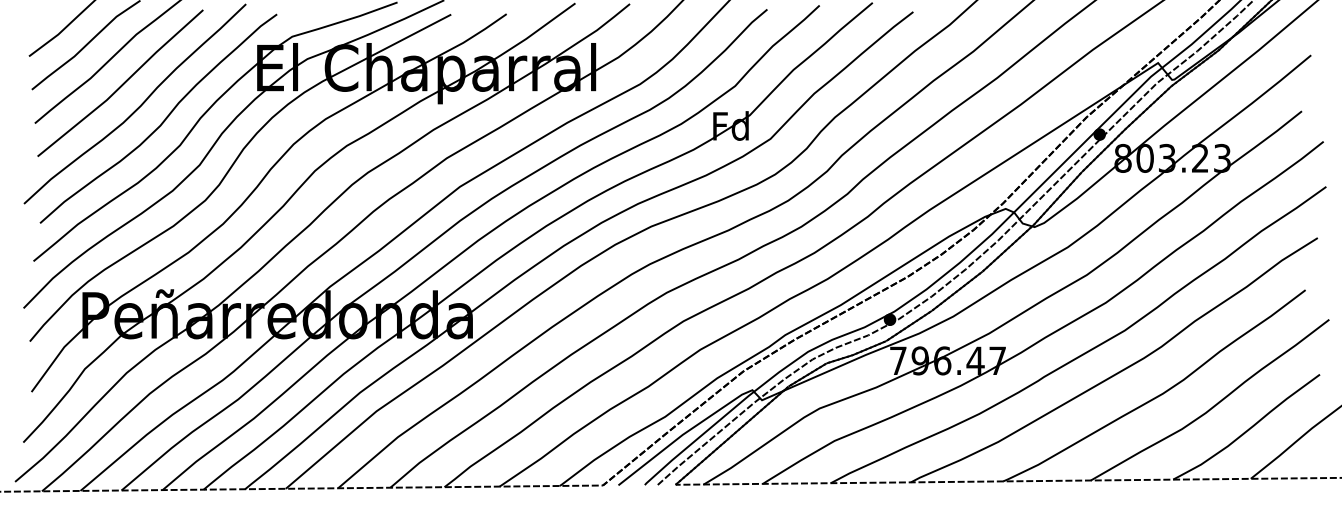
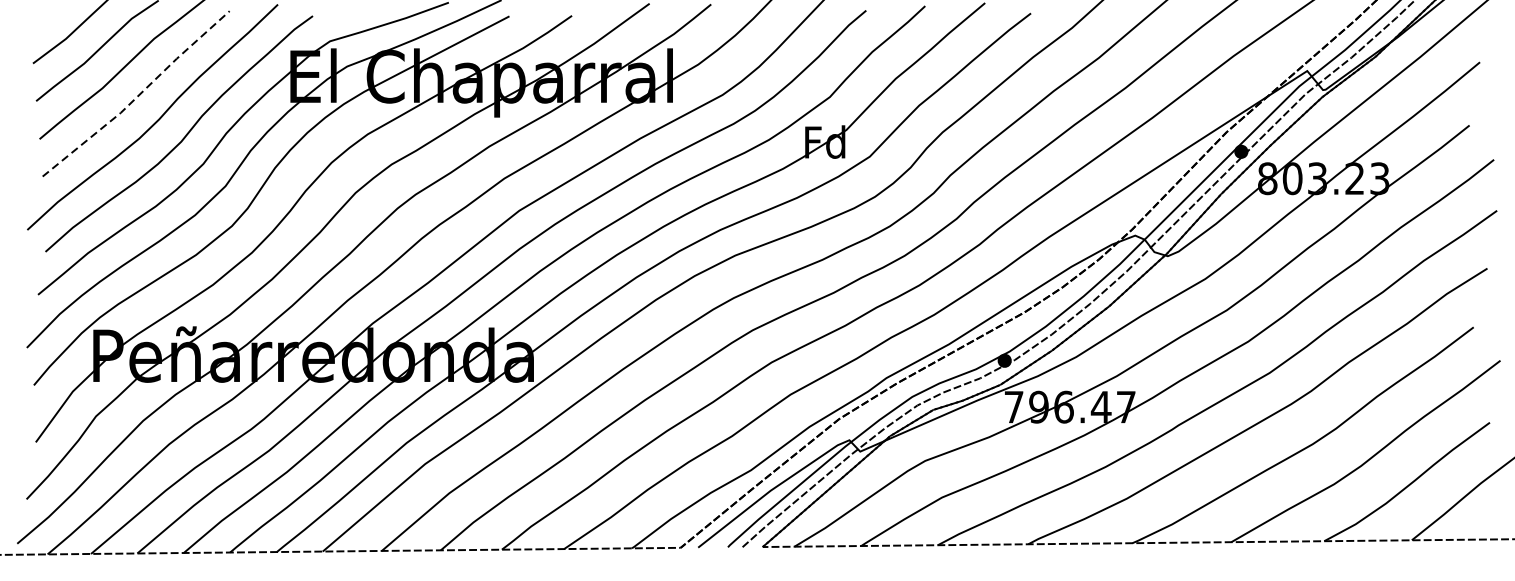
line: (122, 85) -> (138, 96), solid -> dashed

